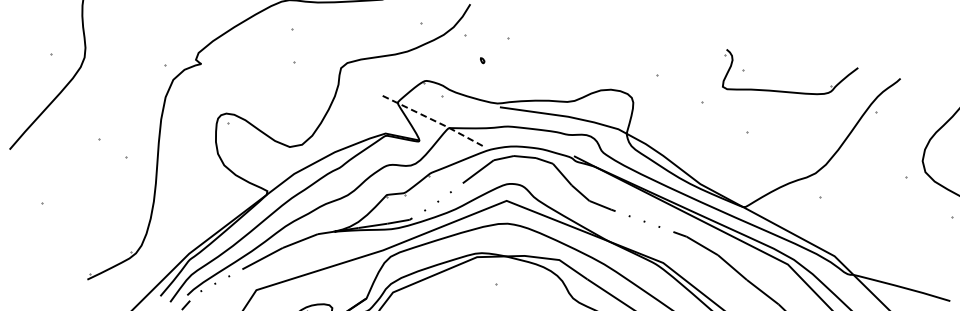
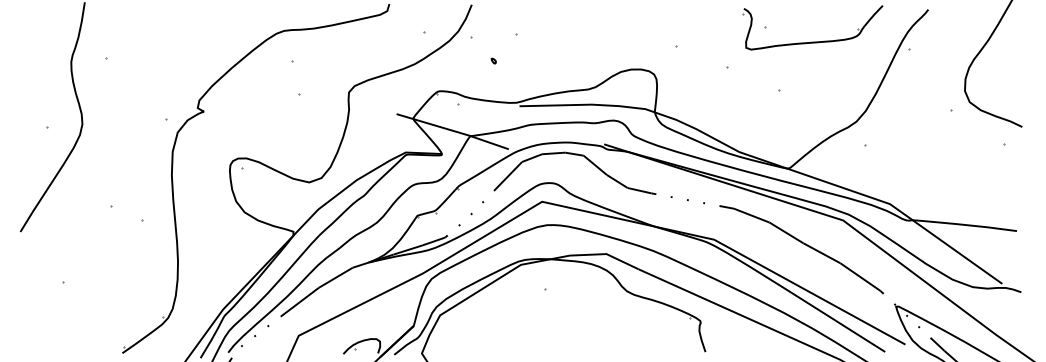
line: (433, 120) -> (453, 131), dashed -> solid

